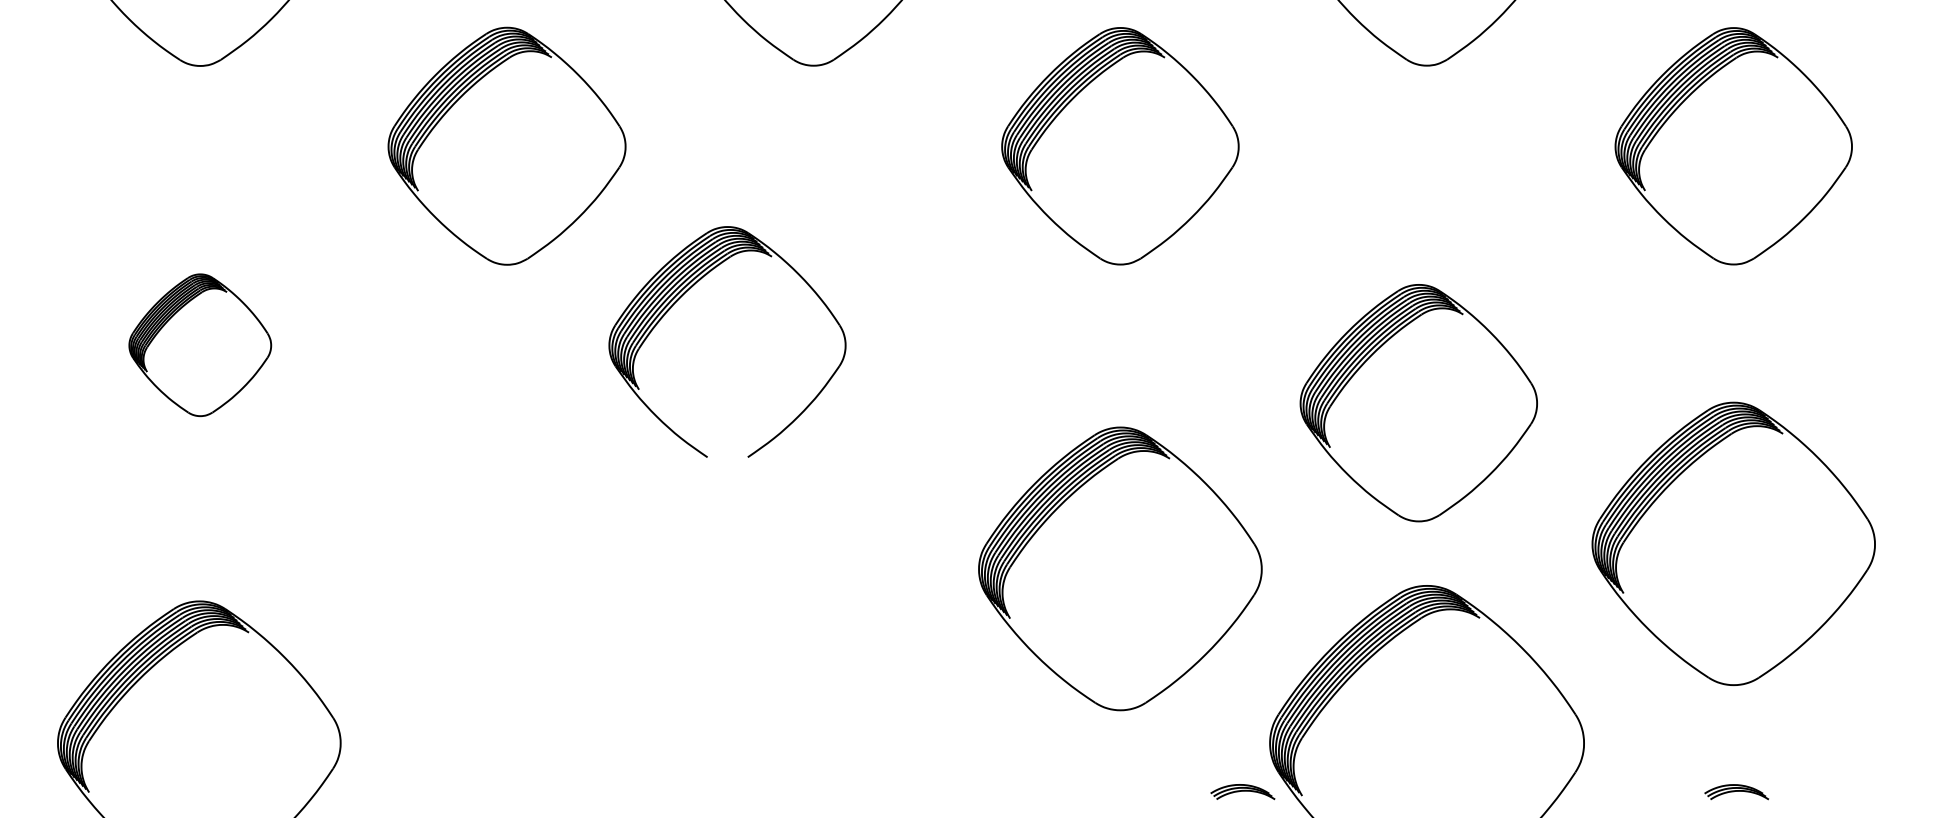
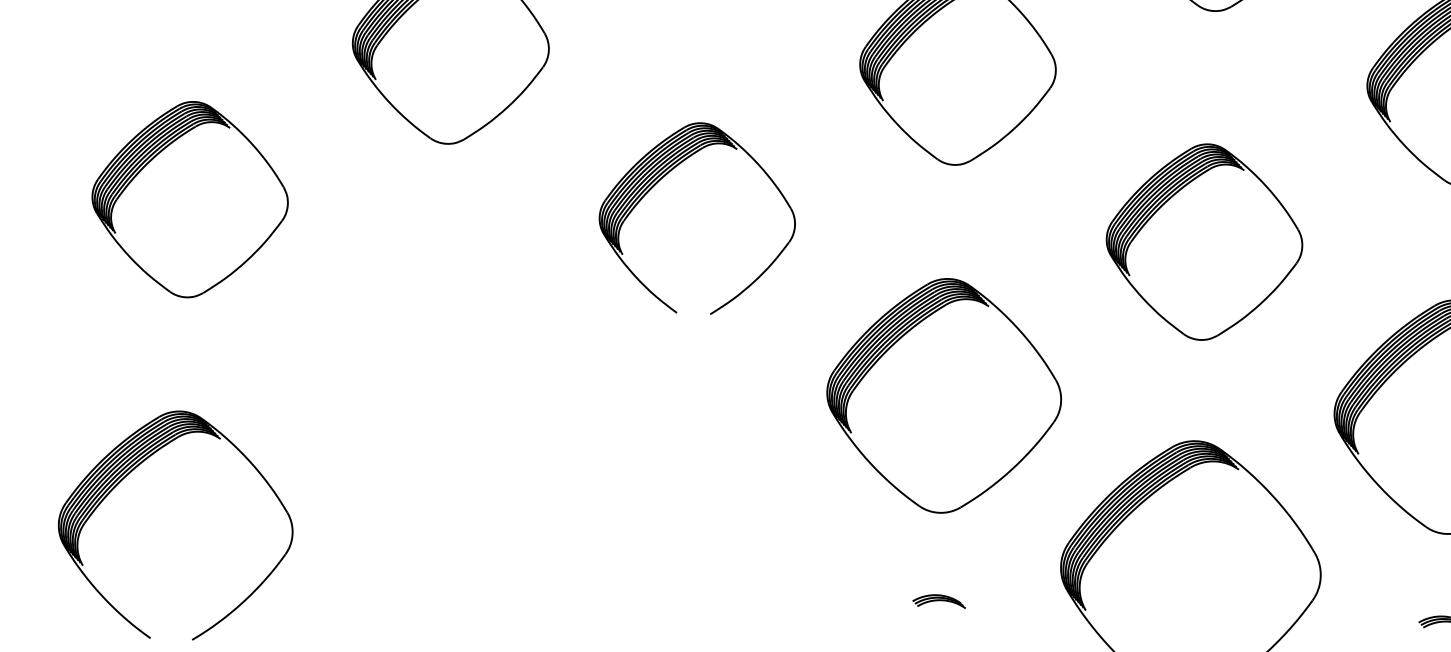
part: (682, 296) -> (661, 179), moved
part: (200, 345) -> (190, 199), size x1.67
part: (1418, 403) -> (1204, 242), moved
part: (1120, 568) -> (944, 395), moved
part: (1242, 792) -> (939, 601), moved

